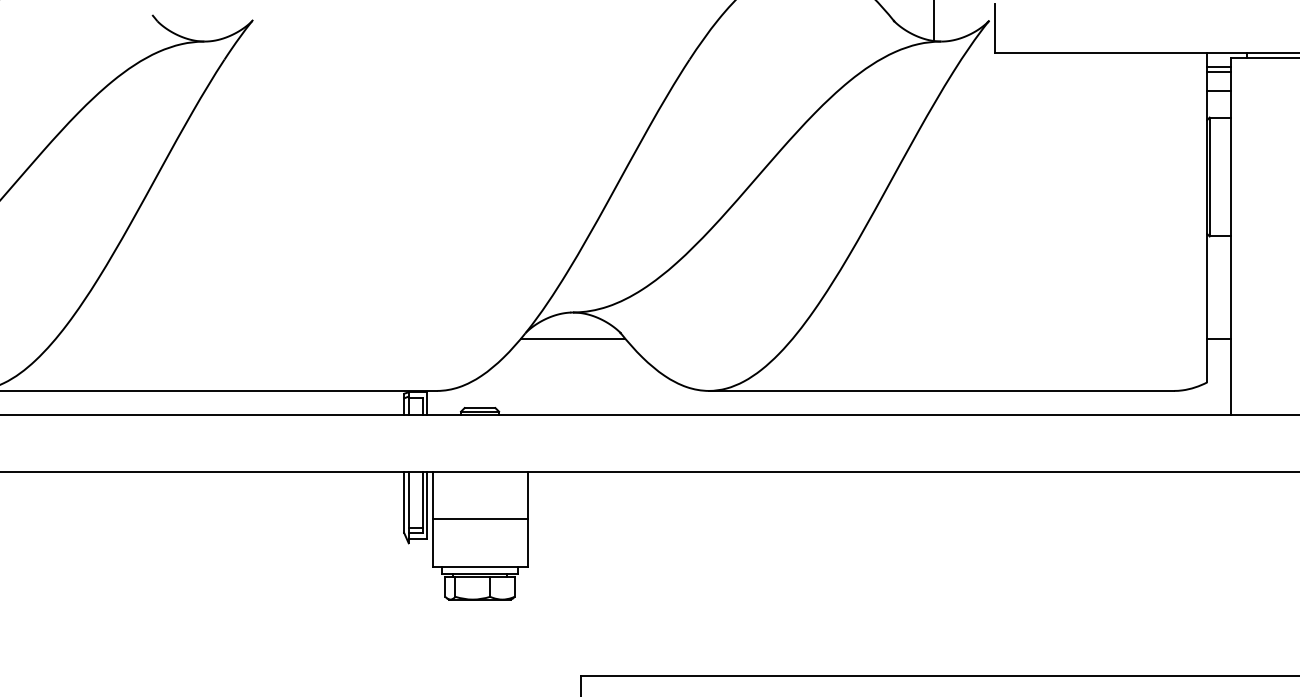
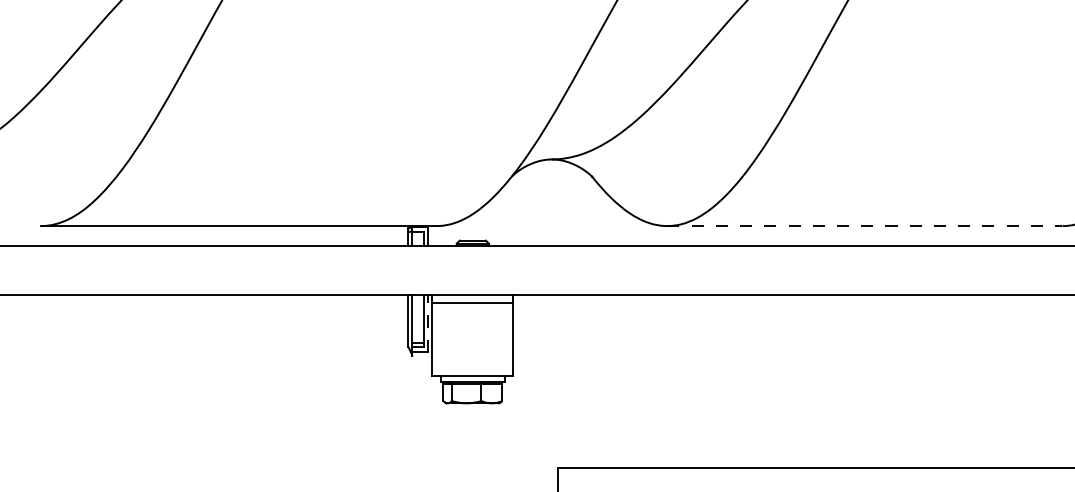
line: (573, 338) -> (552, 181), removed
line: (941, 390) -> (864, 225), solid -> dashed
line: (427, 505) -> (428, 323), solid -> dashed
line: (479, 519) -> (472, 303), moved

